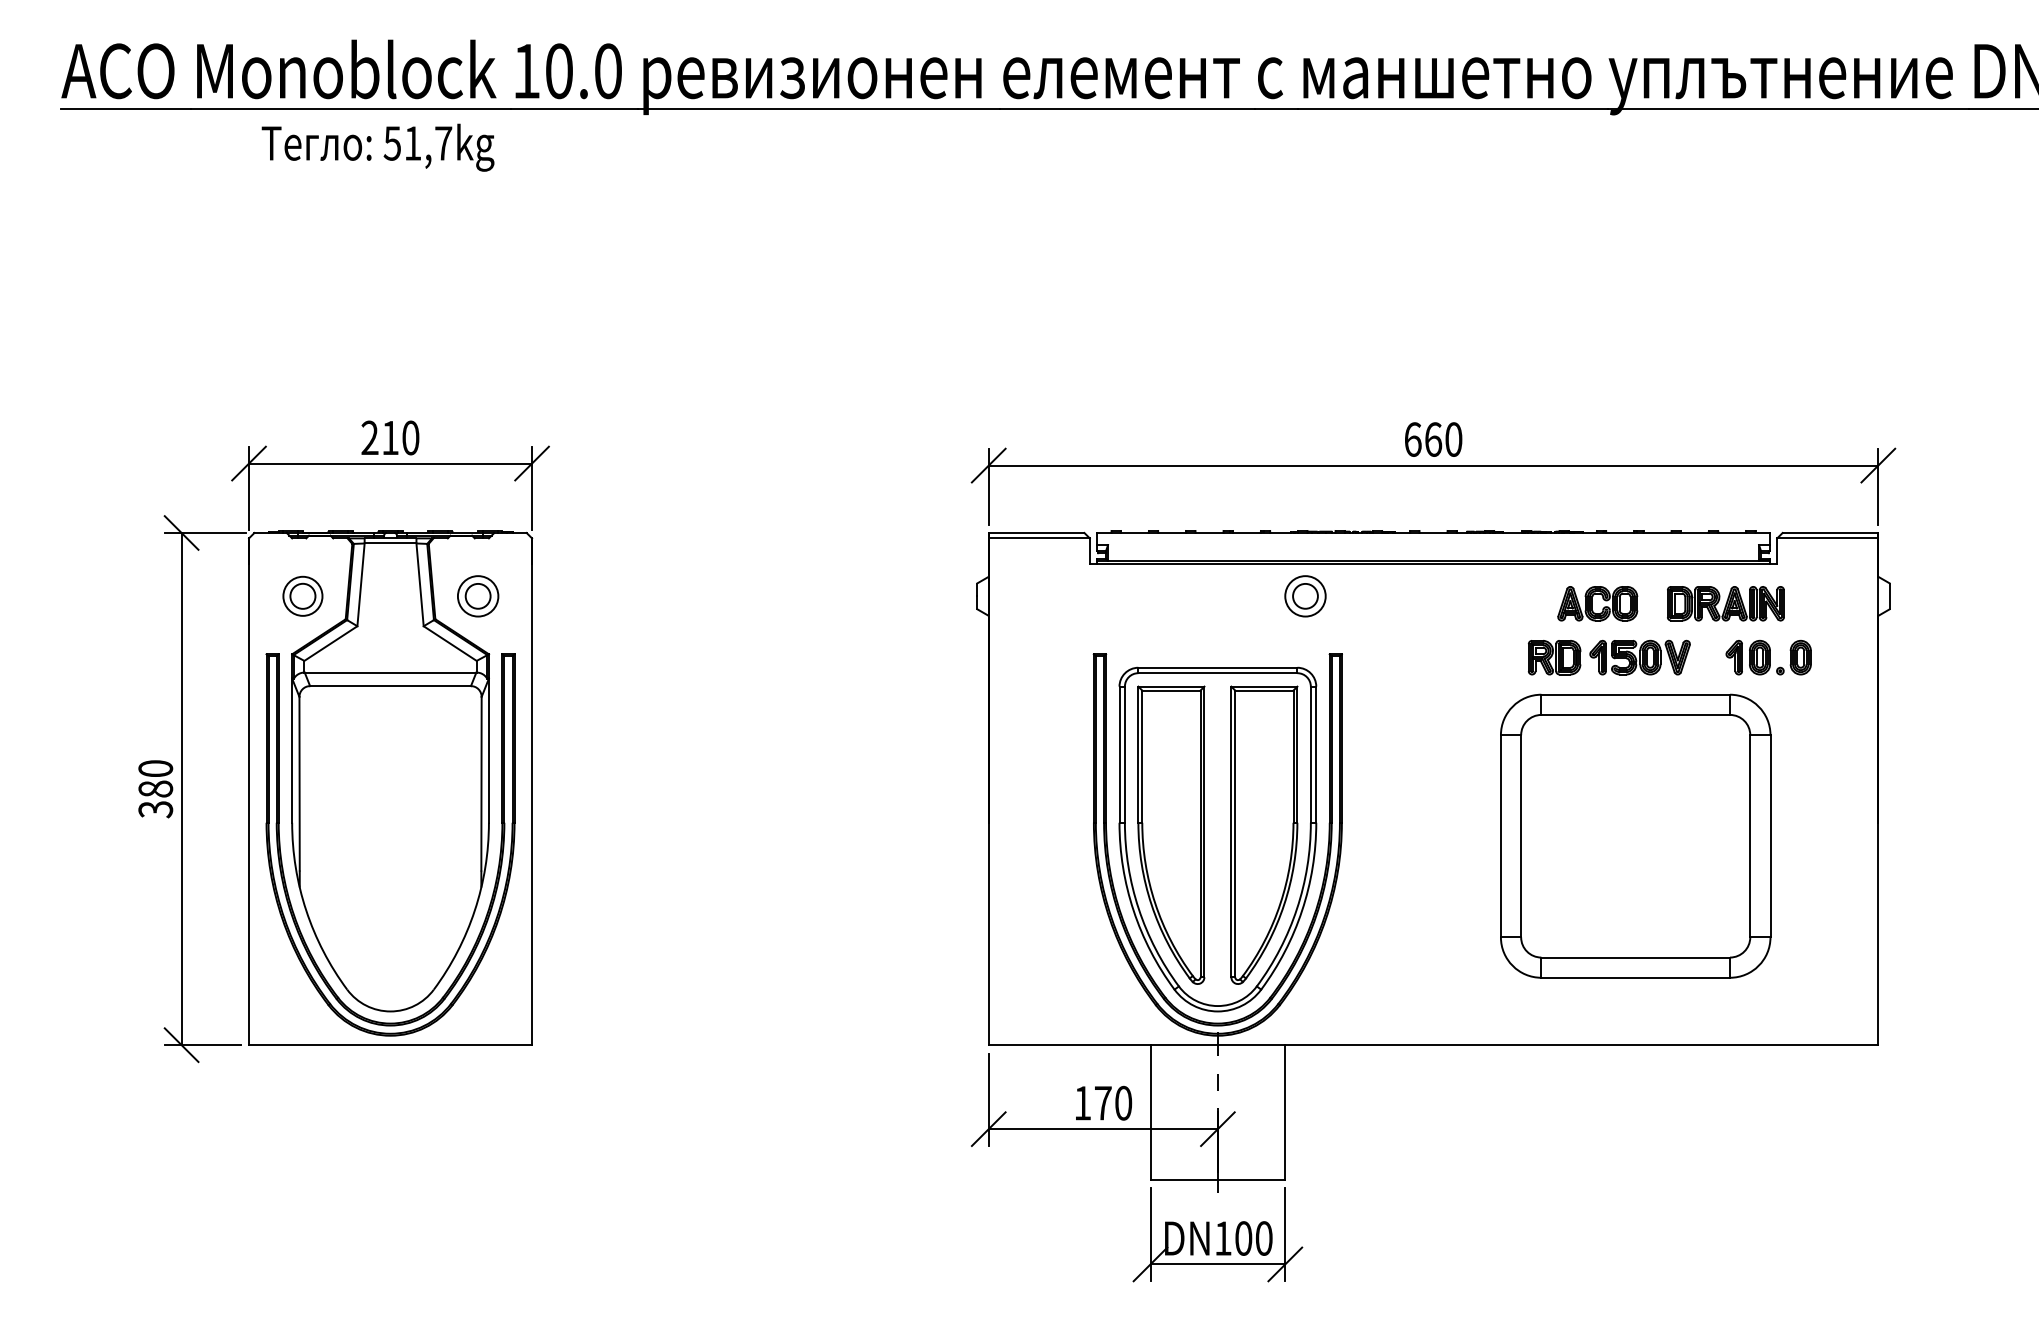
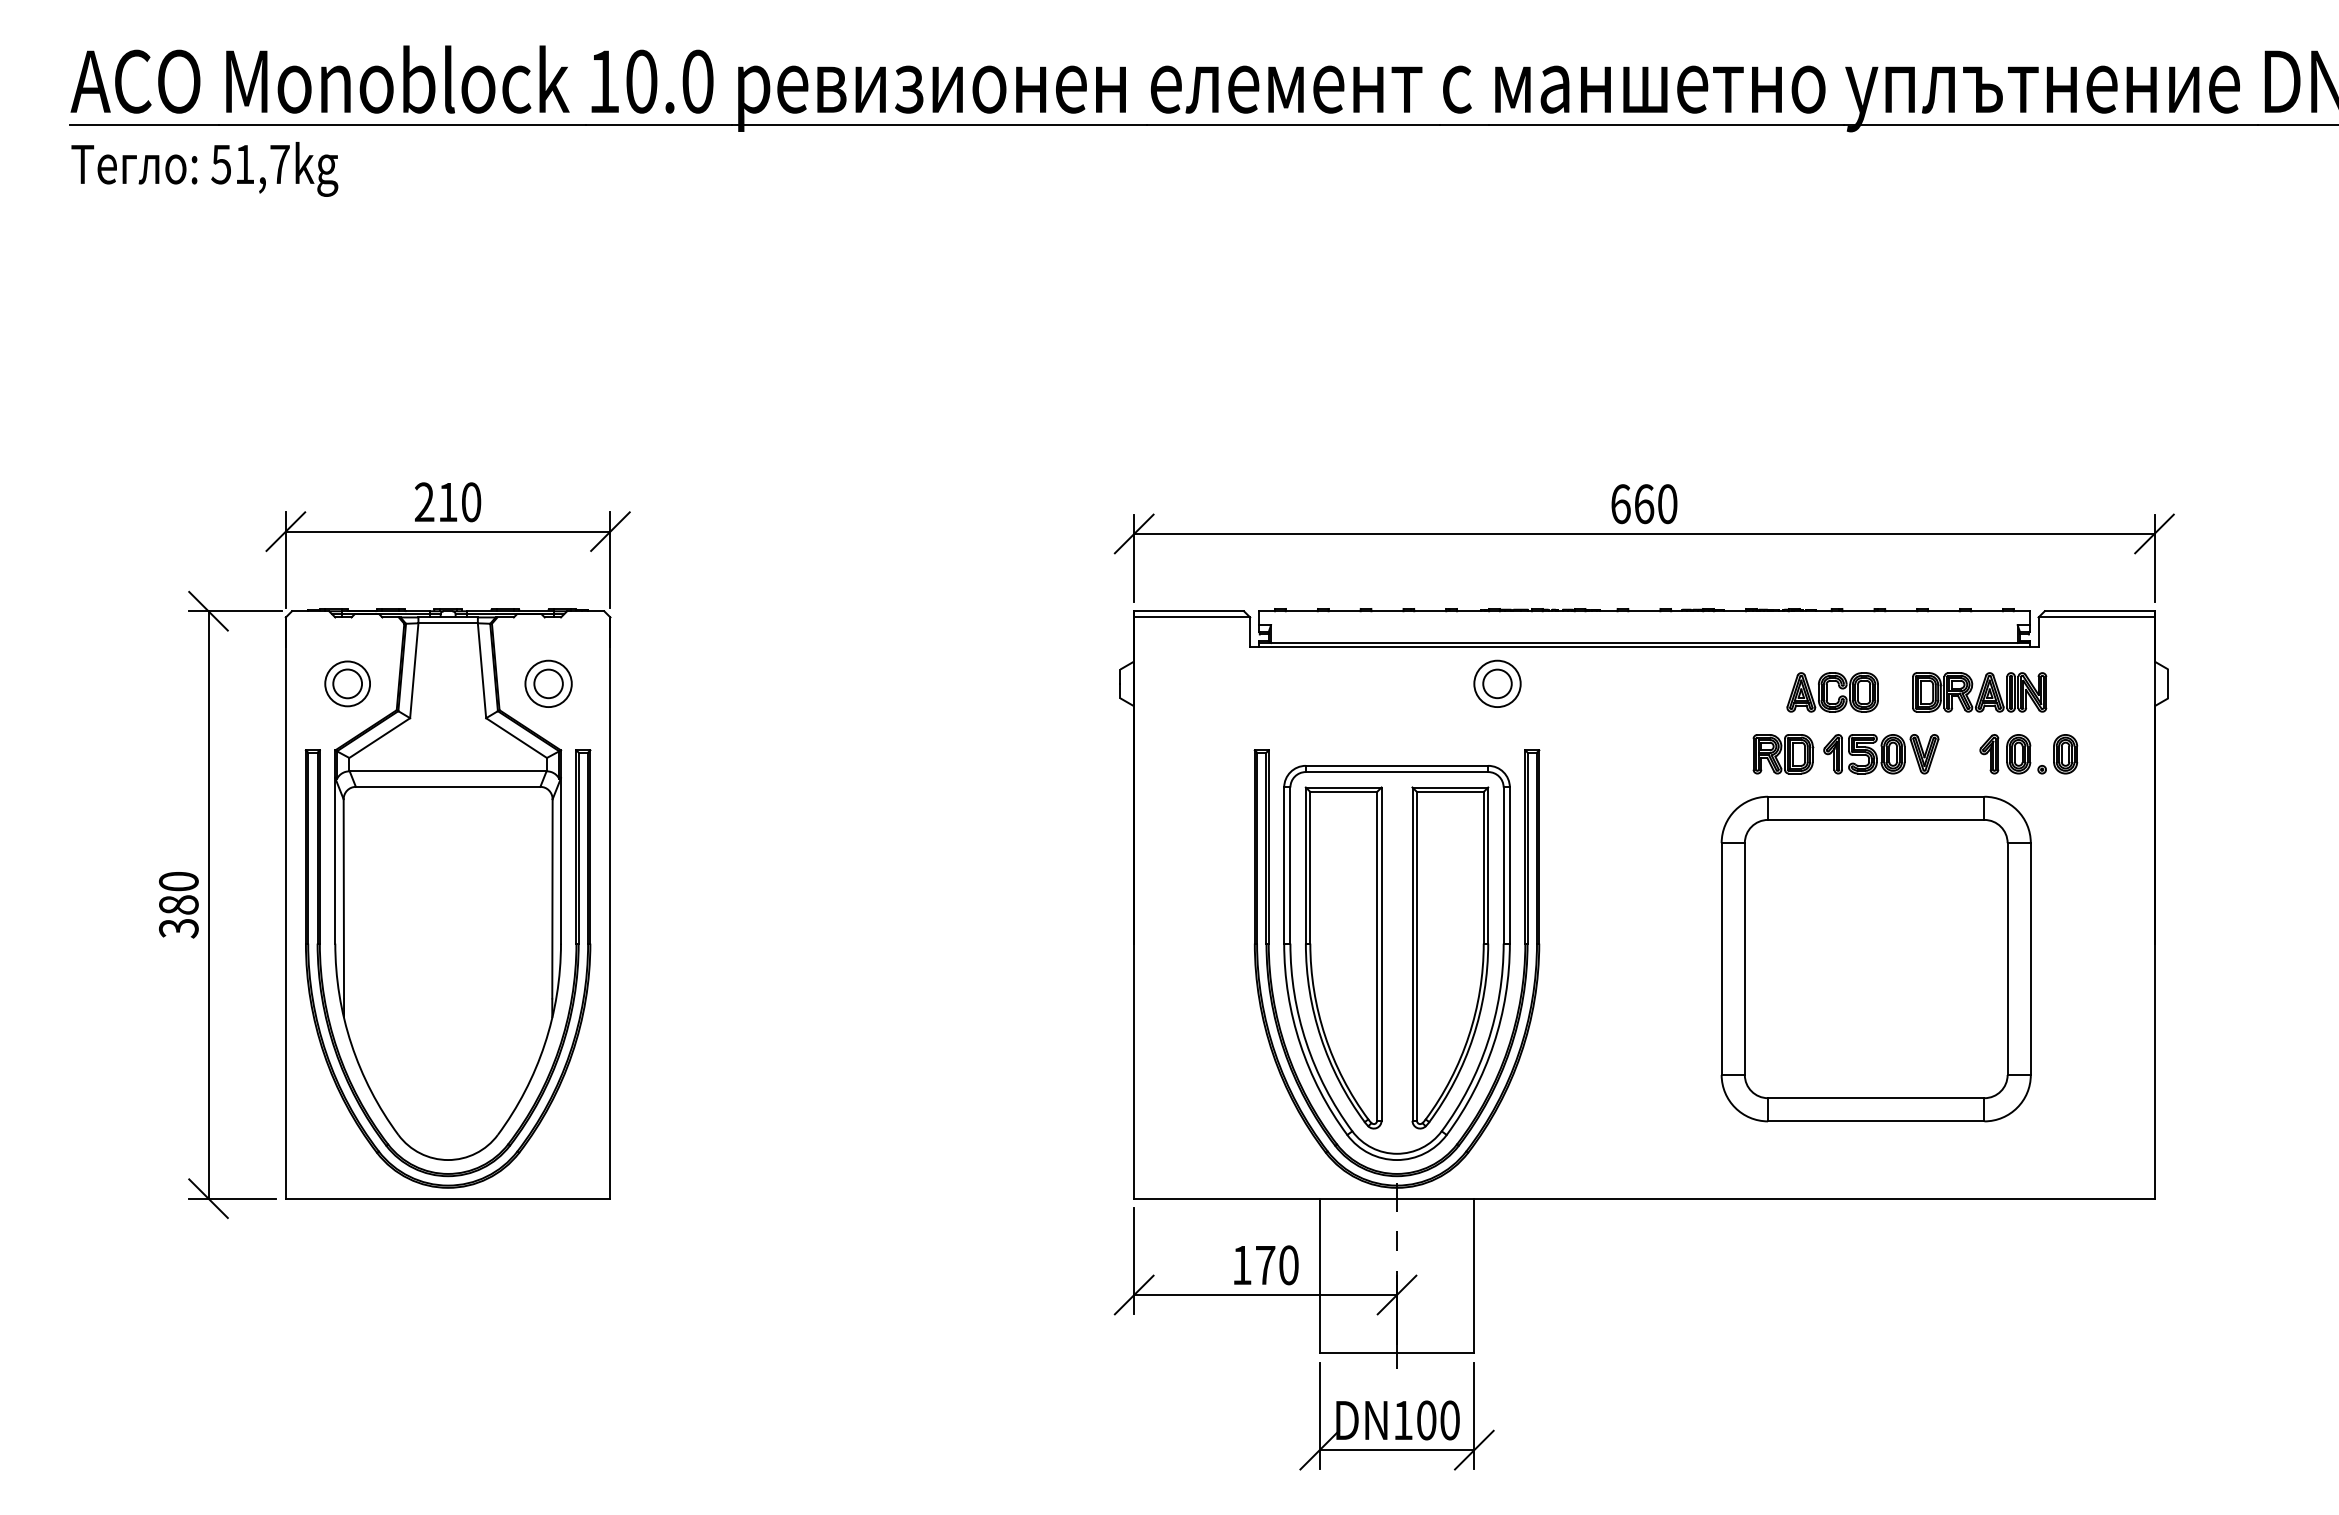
text: (377, 147) -> (204, 169), moved

